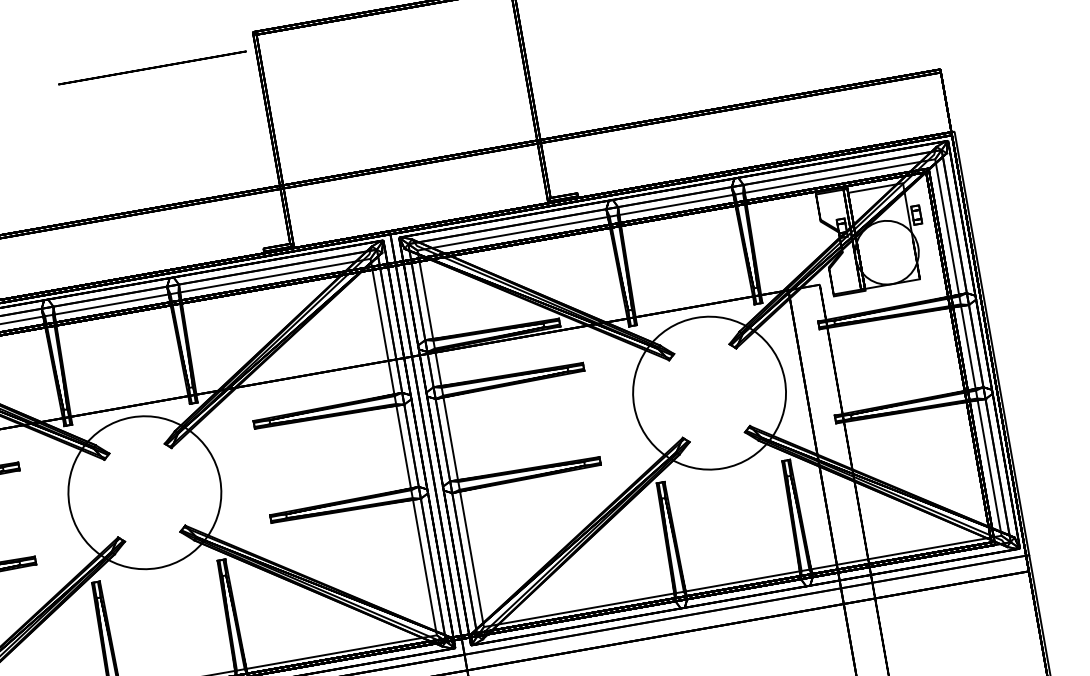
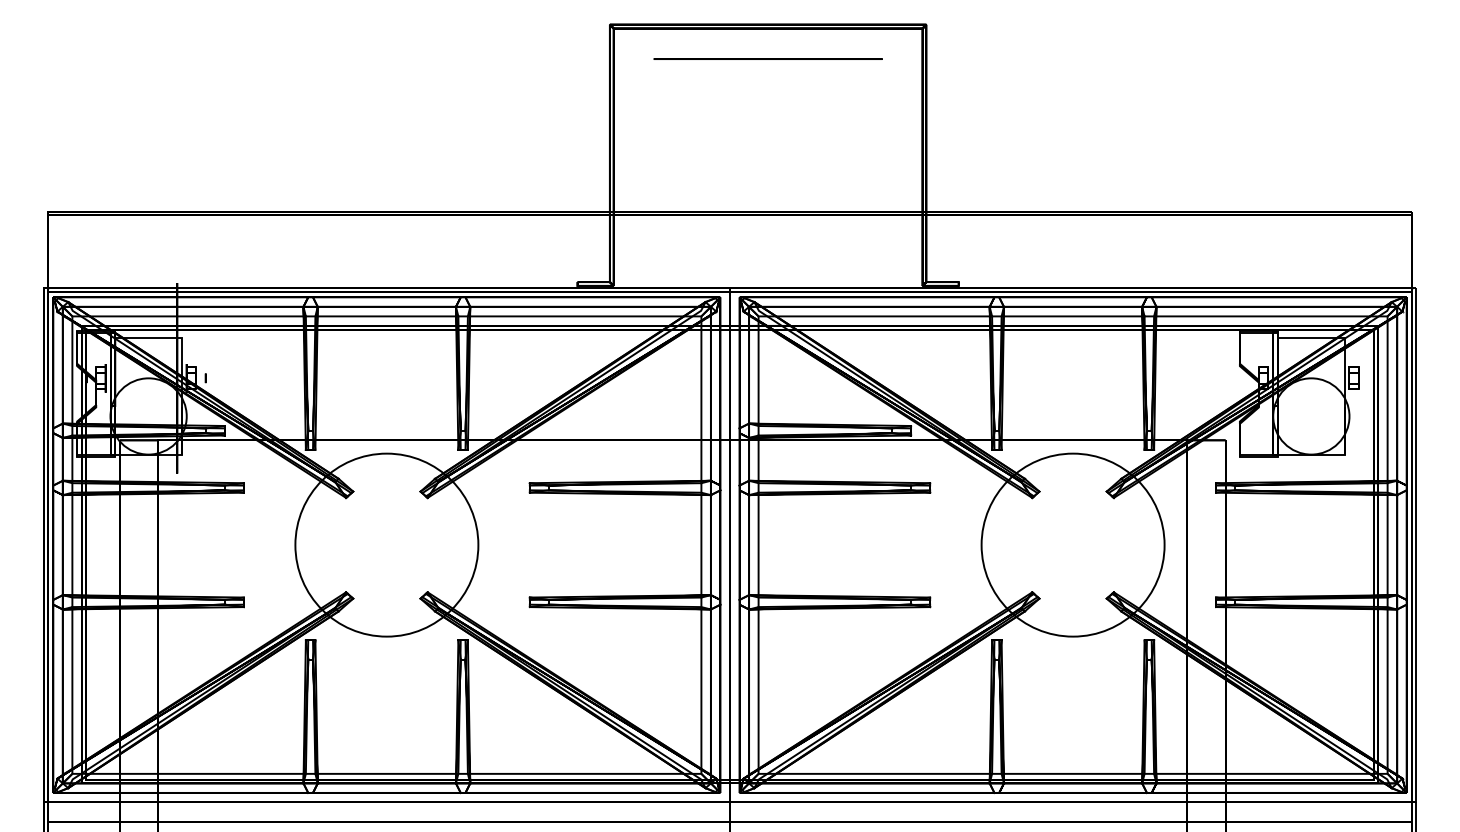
circle: (151, 67) -> (767, 58), moved

